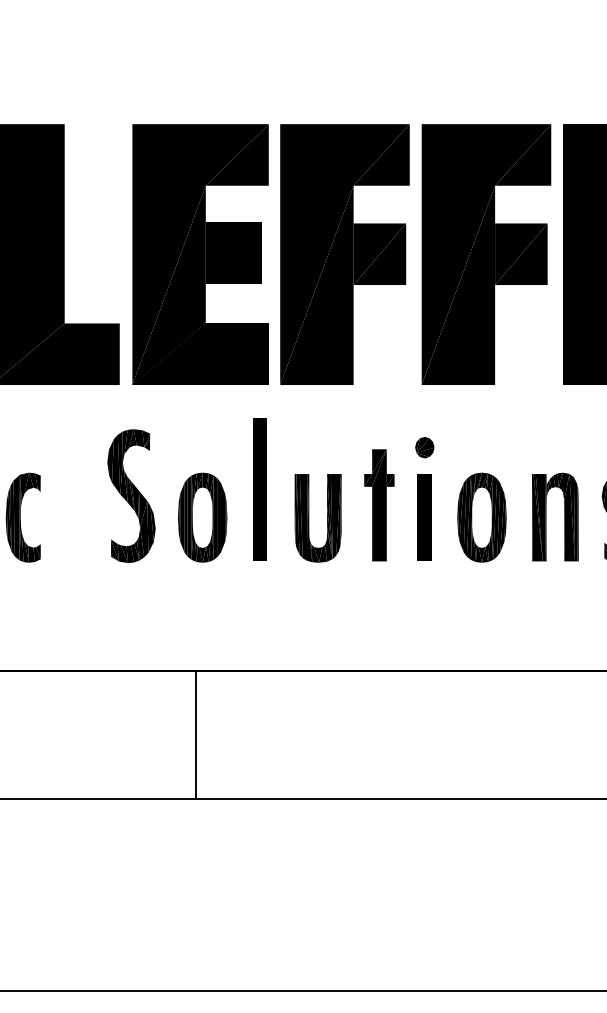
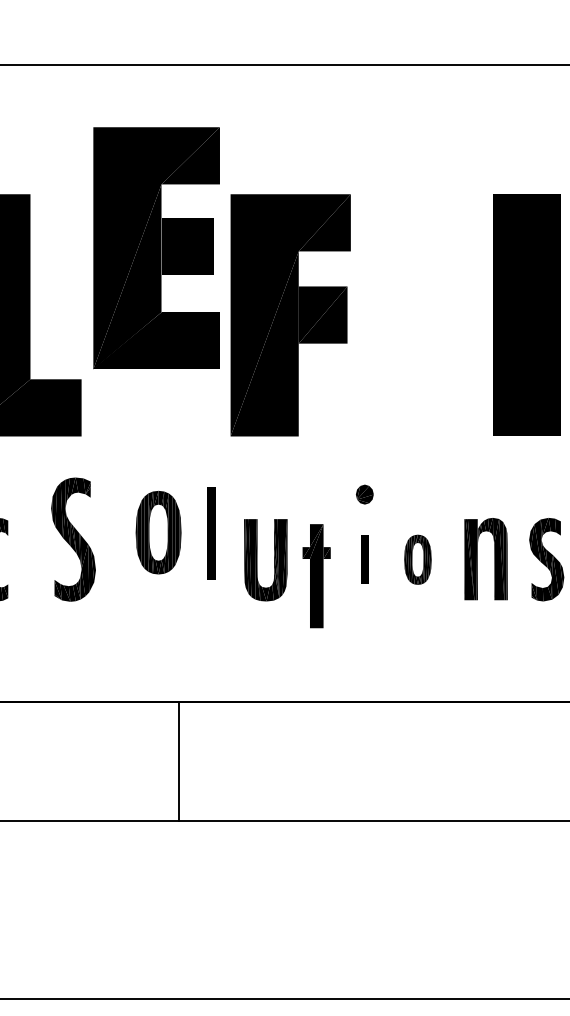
part: (200, 254) -> (156, 248), moved
part: (486, 254) -> (422, 315), removed
part: (259, 489) -> (211, 533), size x0.7
part: (131, 495) -> (73, 539), moved
part: (379, 505) -> (316, 576), moved
part: (202, 517) -> (158, 532), moved
part: (424, 517) -> (364, 559), size x0.6
part: (481, 517) -> (417, 559), size x0.6
line: (196, 735) -> (179, 761), moved

